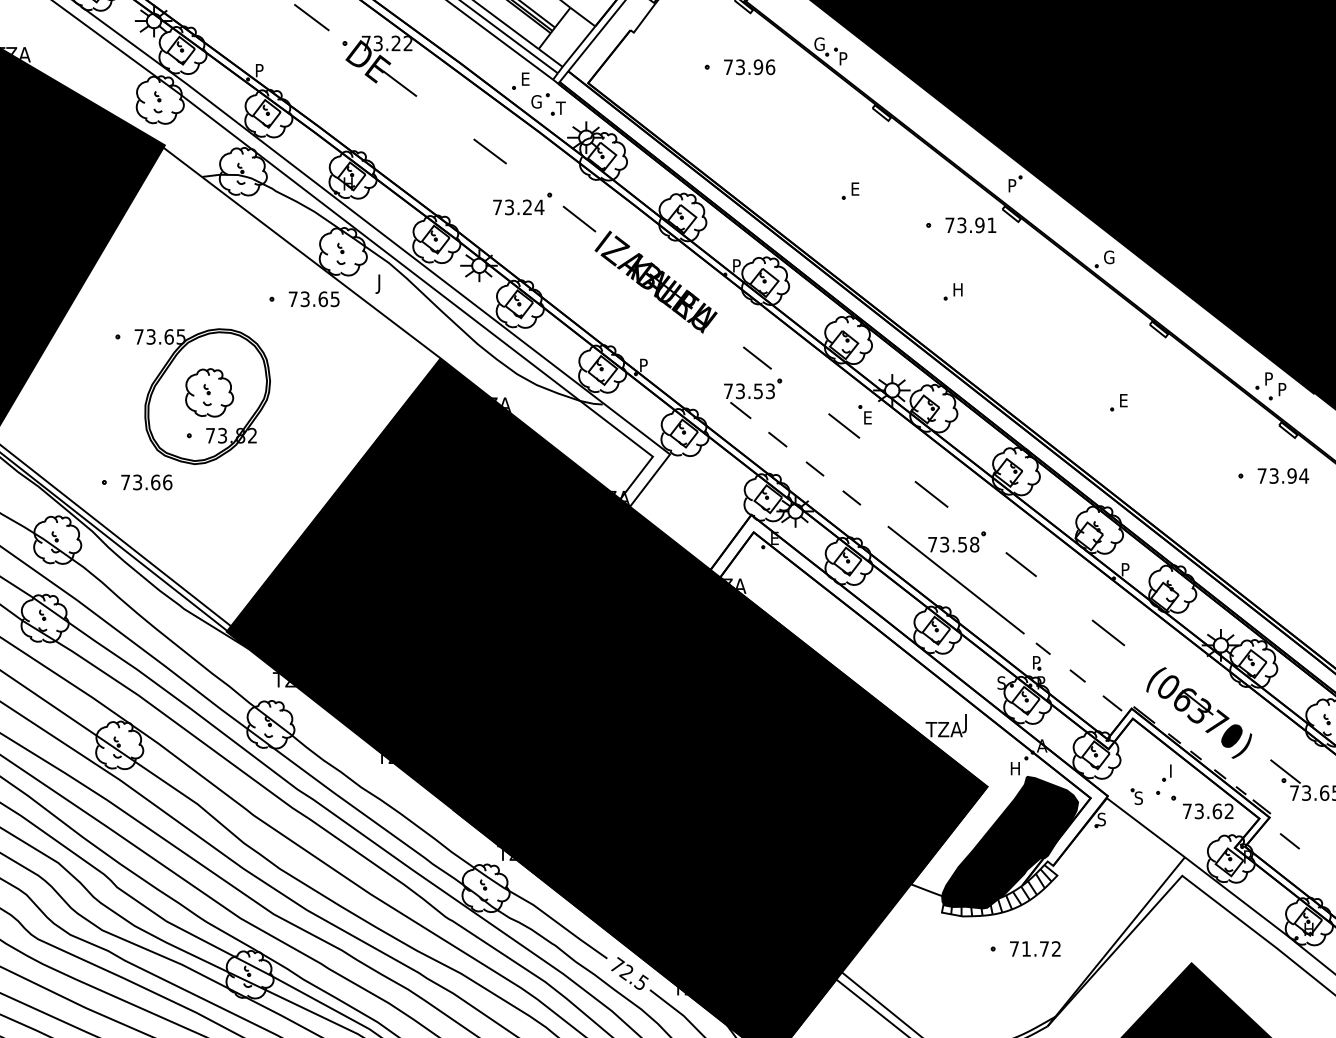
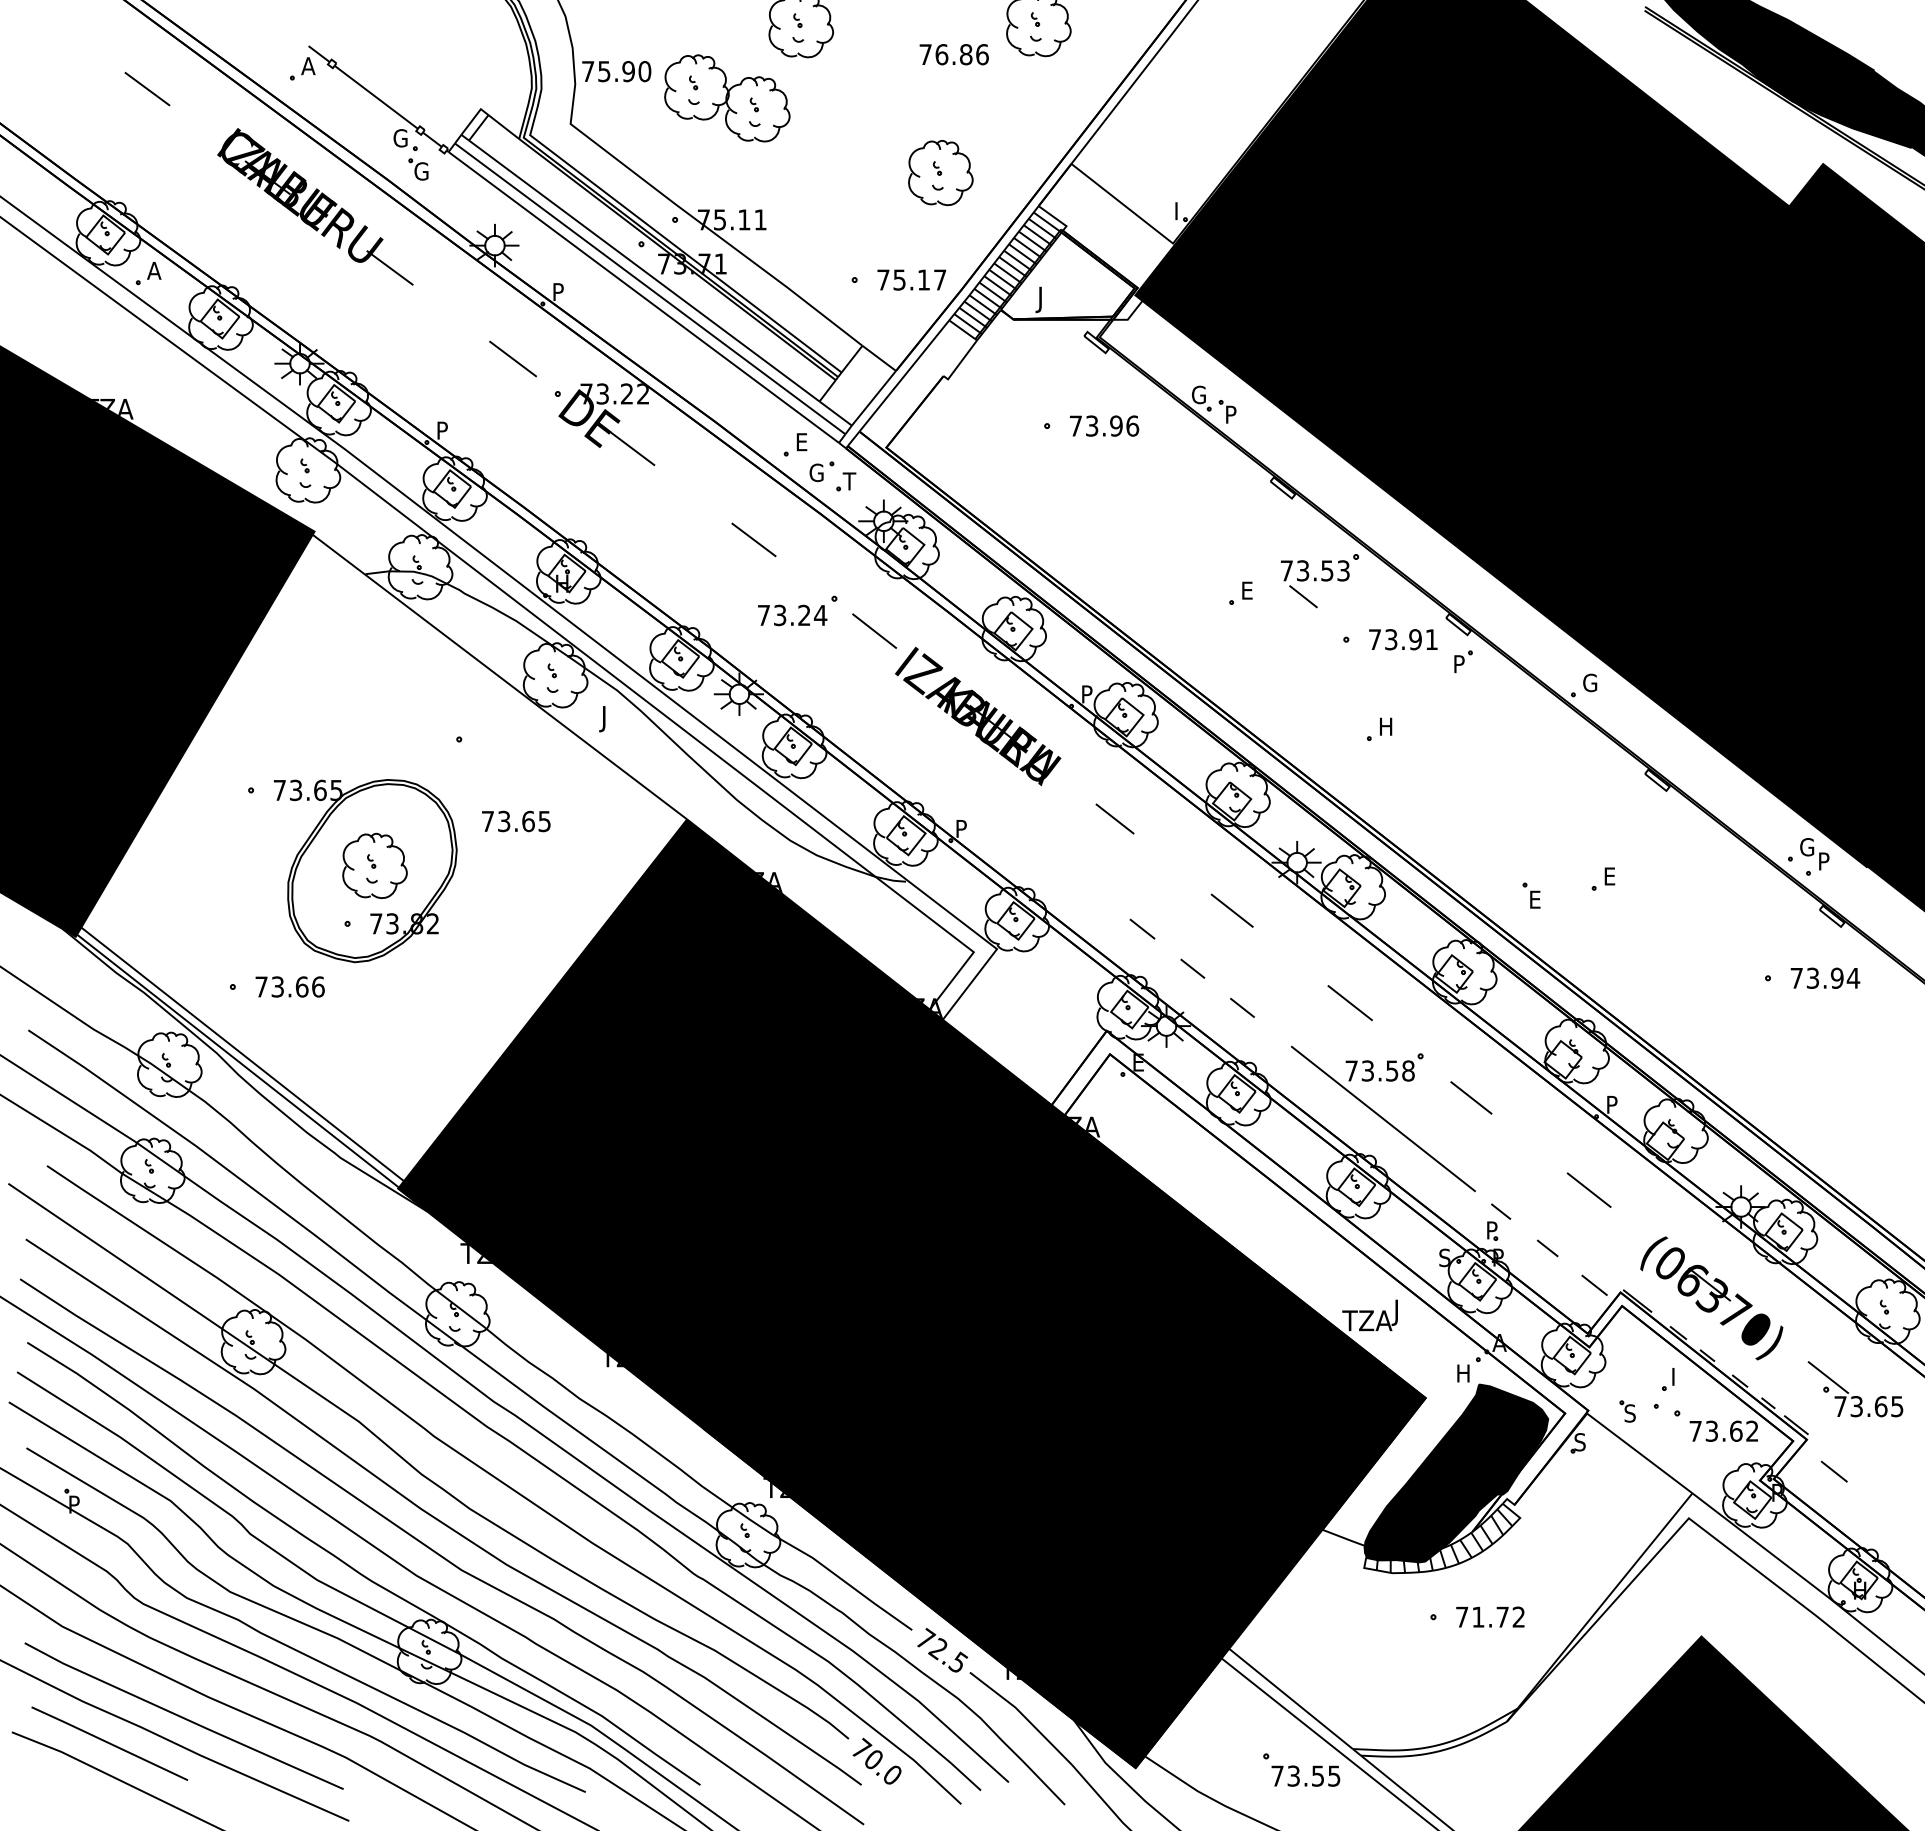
part: (1015, 183) -> (1463, 661), moved
text: (314, 299) -> (516, 821), moved
text: (1270, 379) -> (1807, 847), P -> G
part: (753, 399) -> (1320, 581), moved
part: (865, 414) -> (1531, 895), moved

